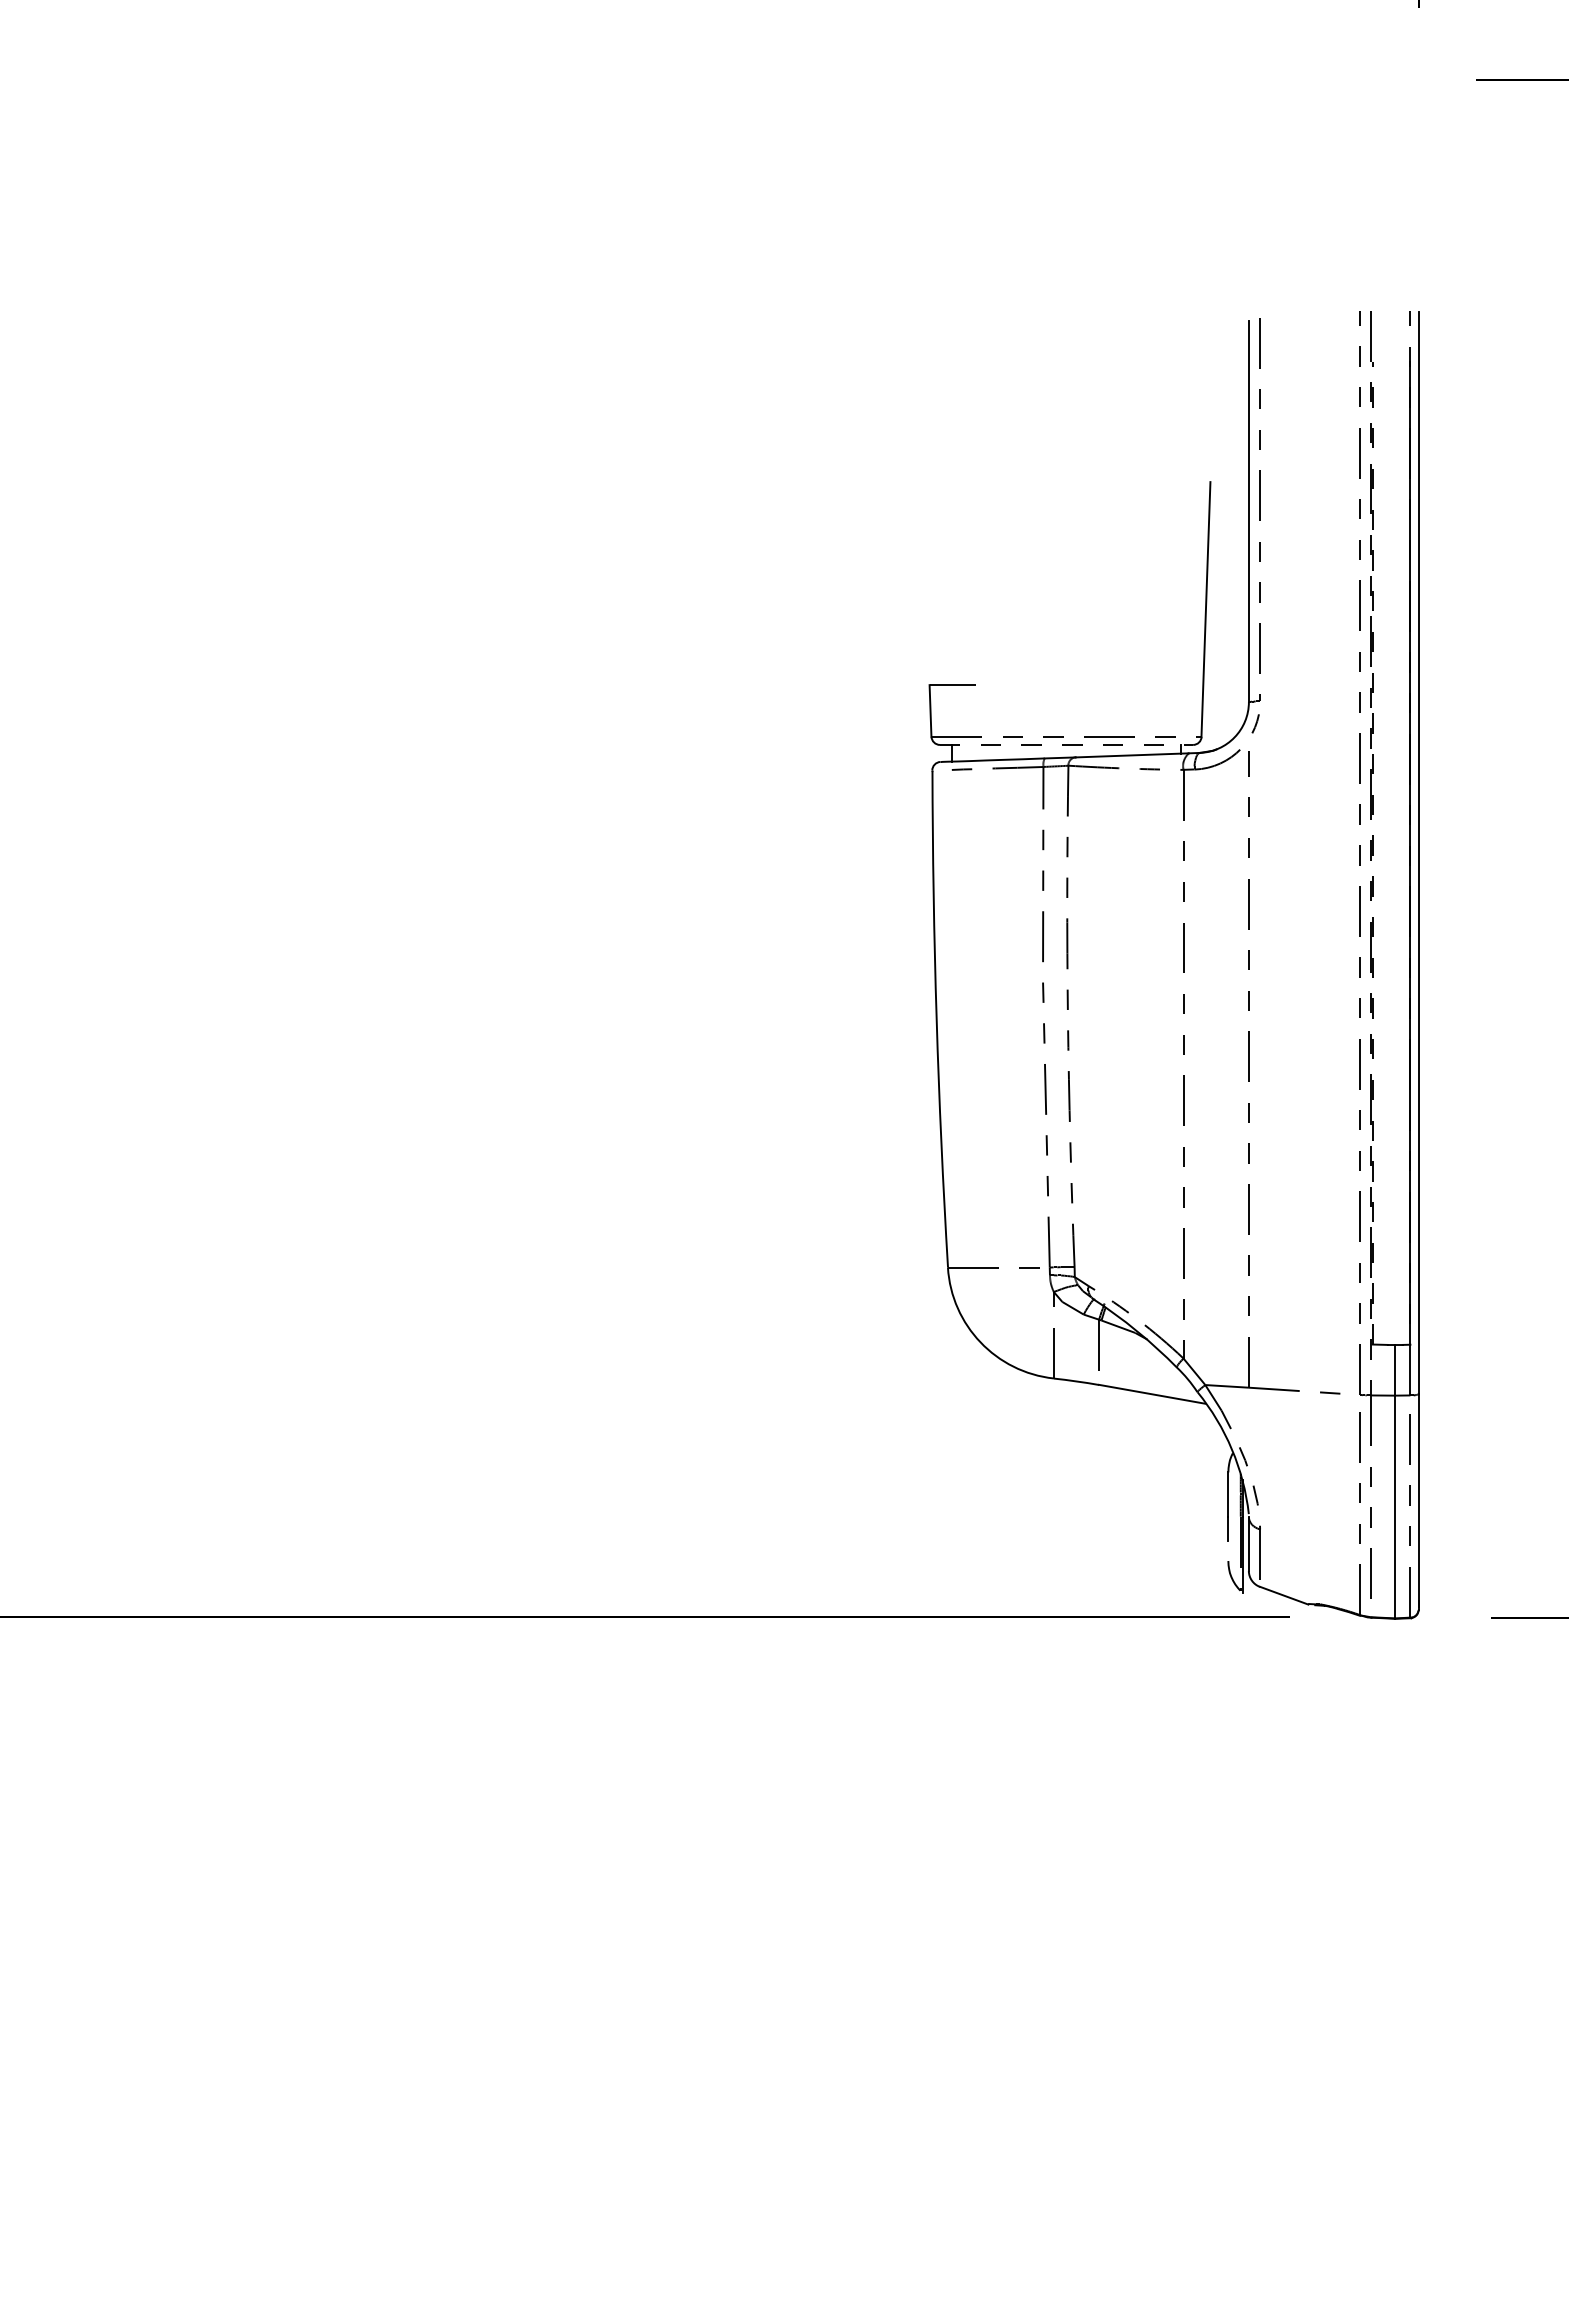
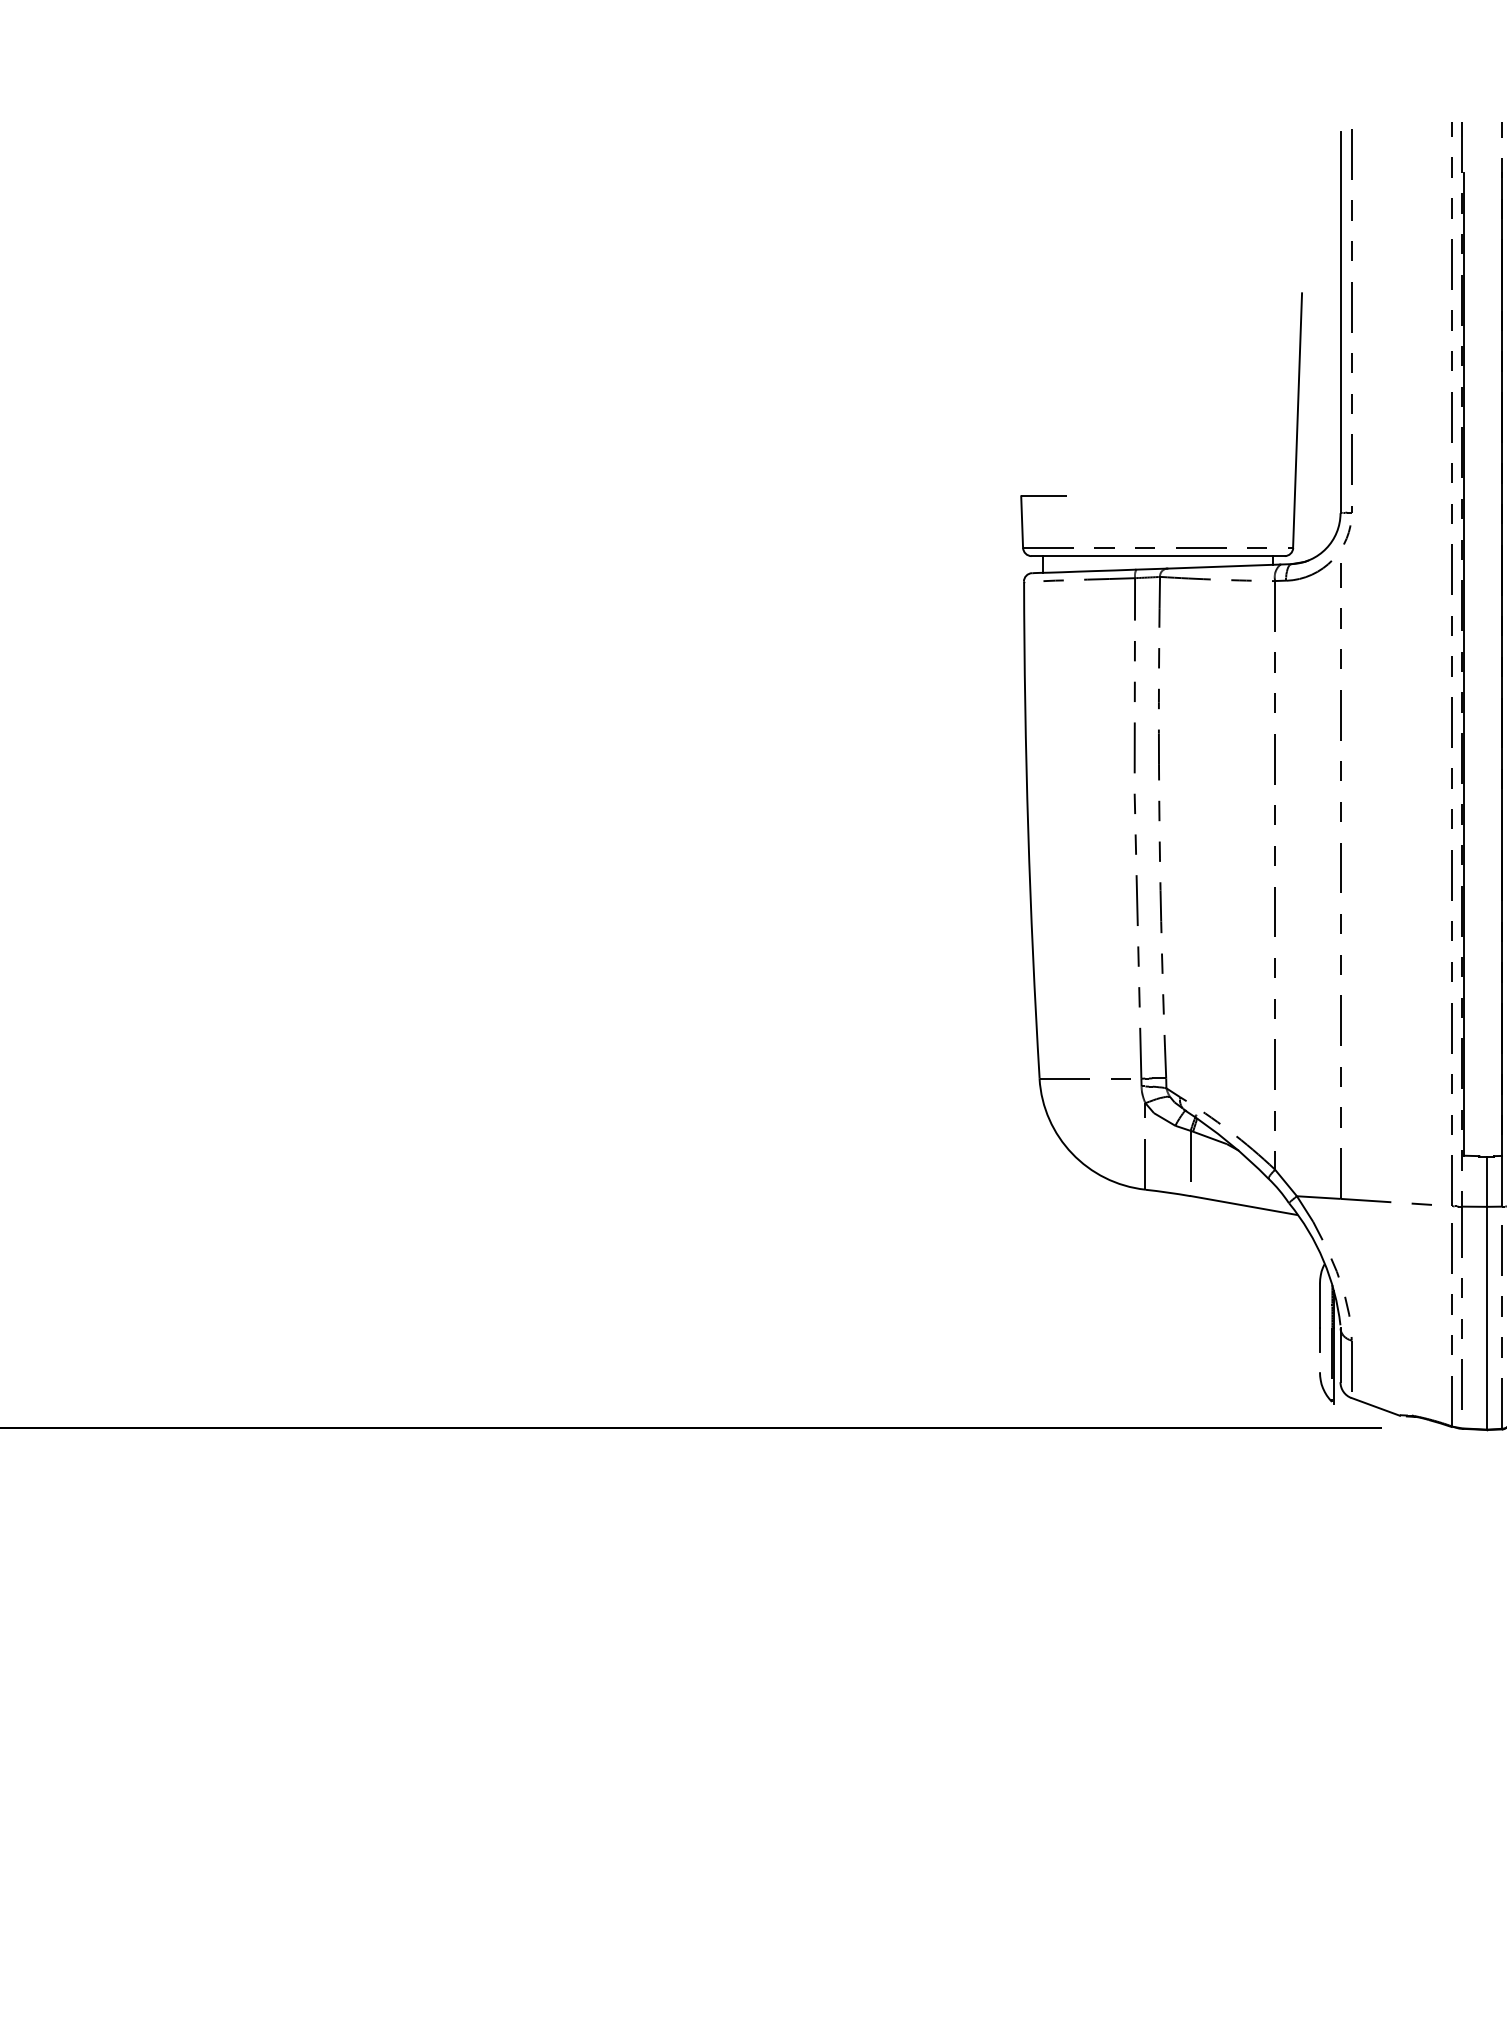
line: (1066, 744) -> (1158, 555), dashed -> solid
line: (1372, 852) -> (1464, 663), dashed -> solid

